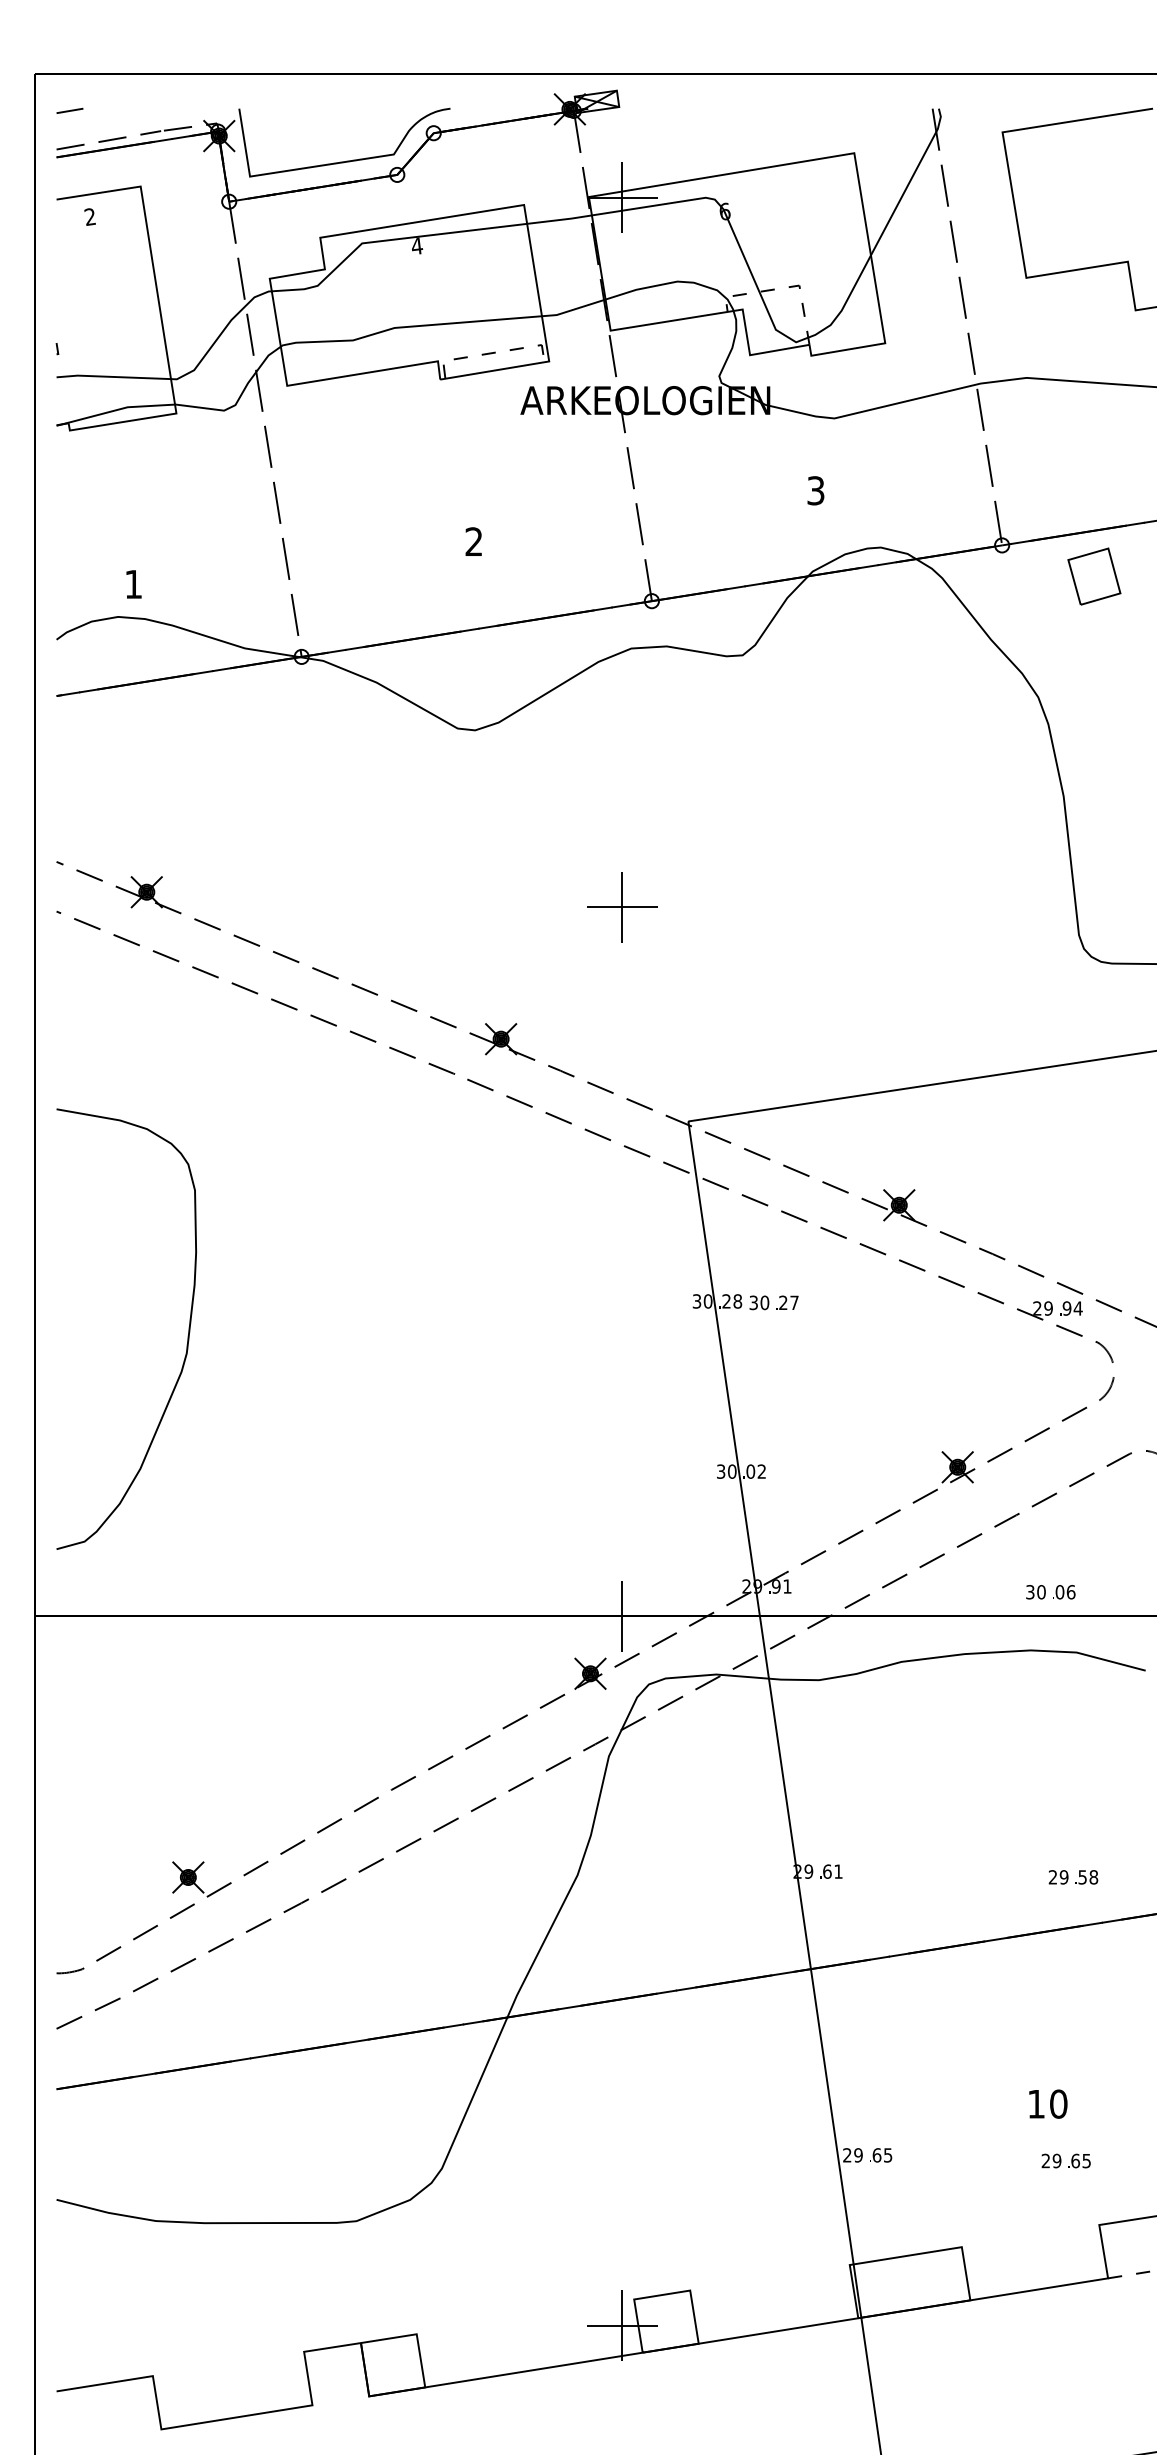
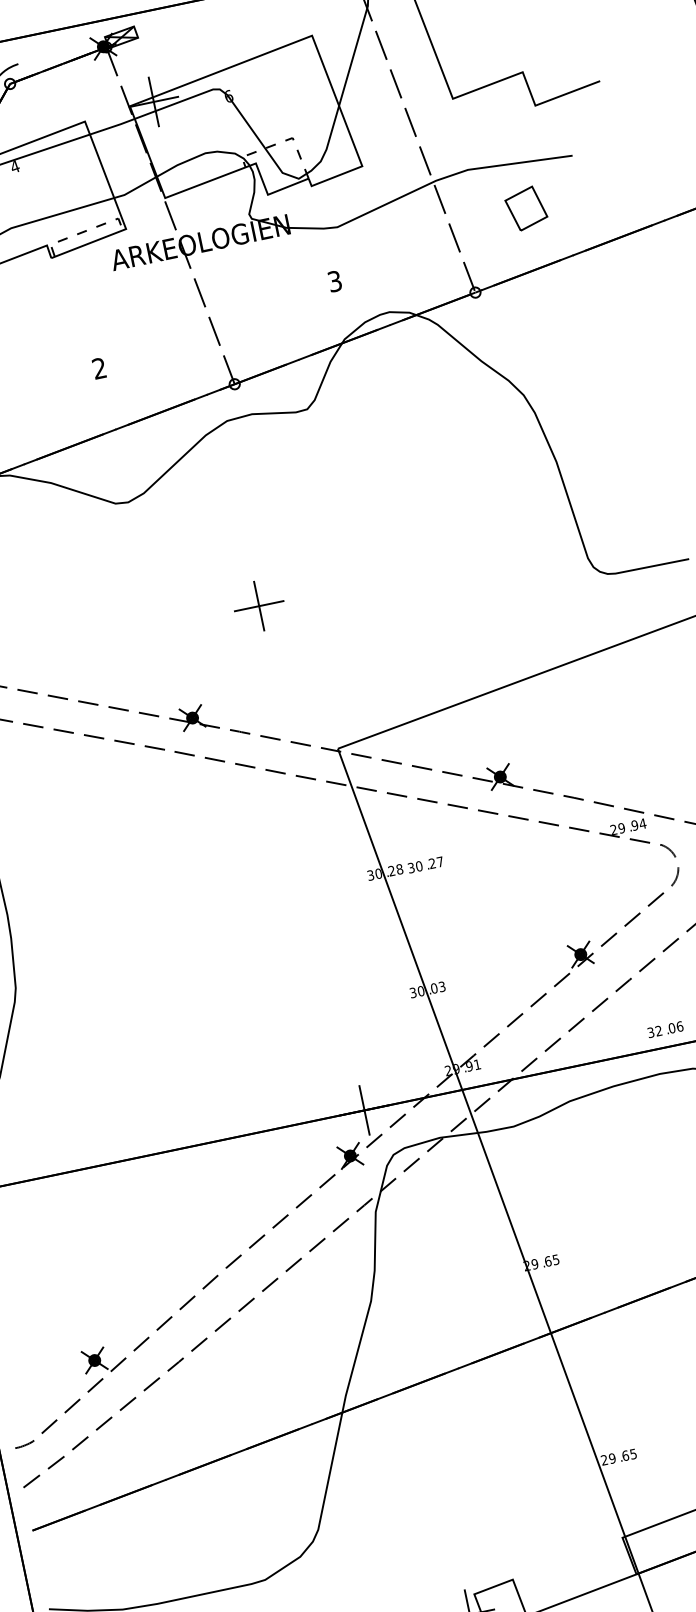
part: (1094, 576) -> (526, 208), moved
text: (761, 1471) -> (441, 986), 02 -> 03
text: (1041, 1592) -> (658, 1031), 30 -> 32
text: (838, 1871) -> (556, 1259), 61 -> 65

